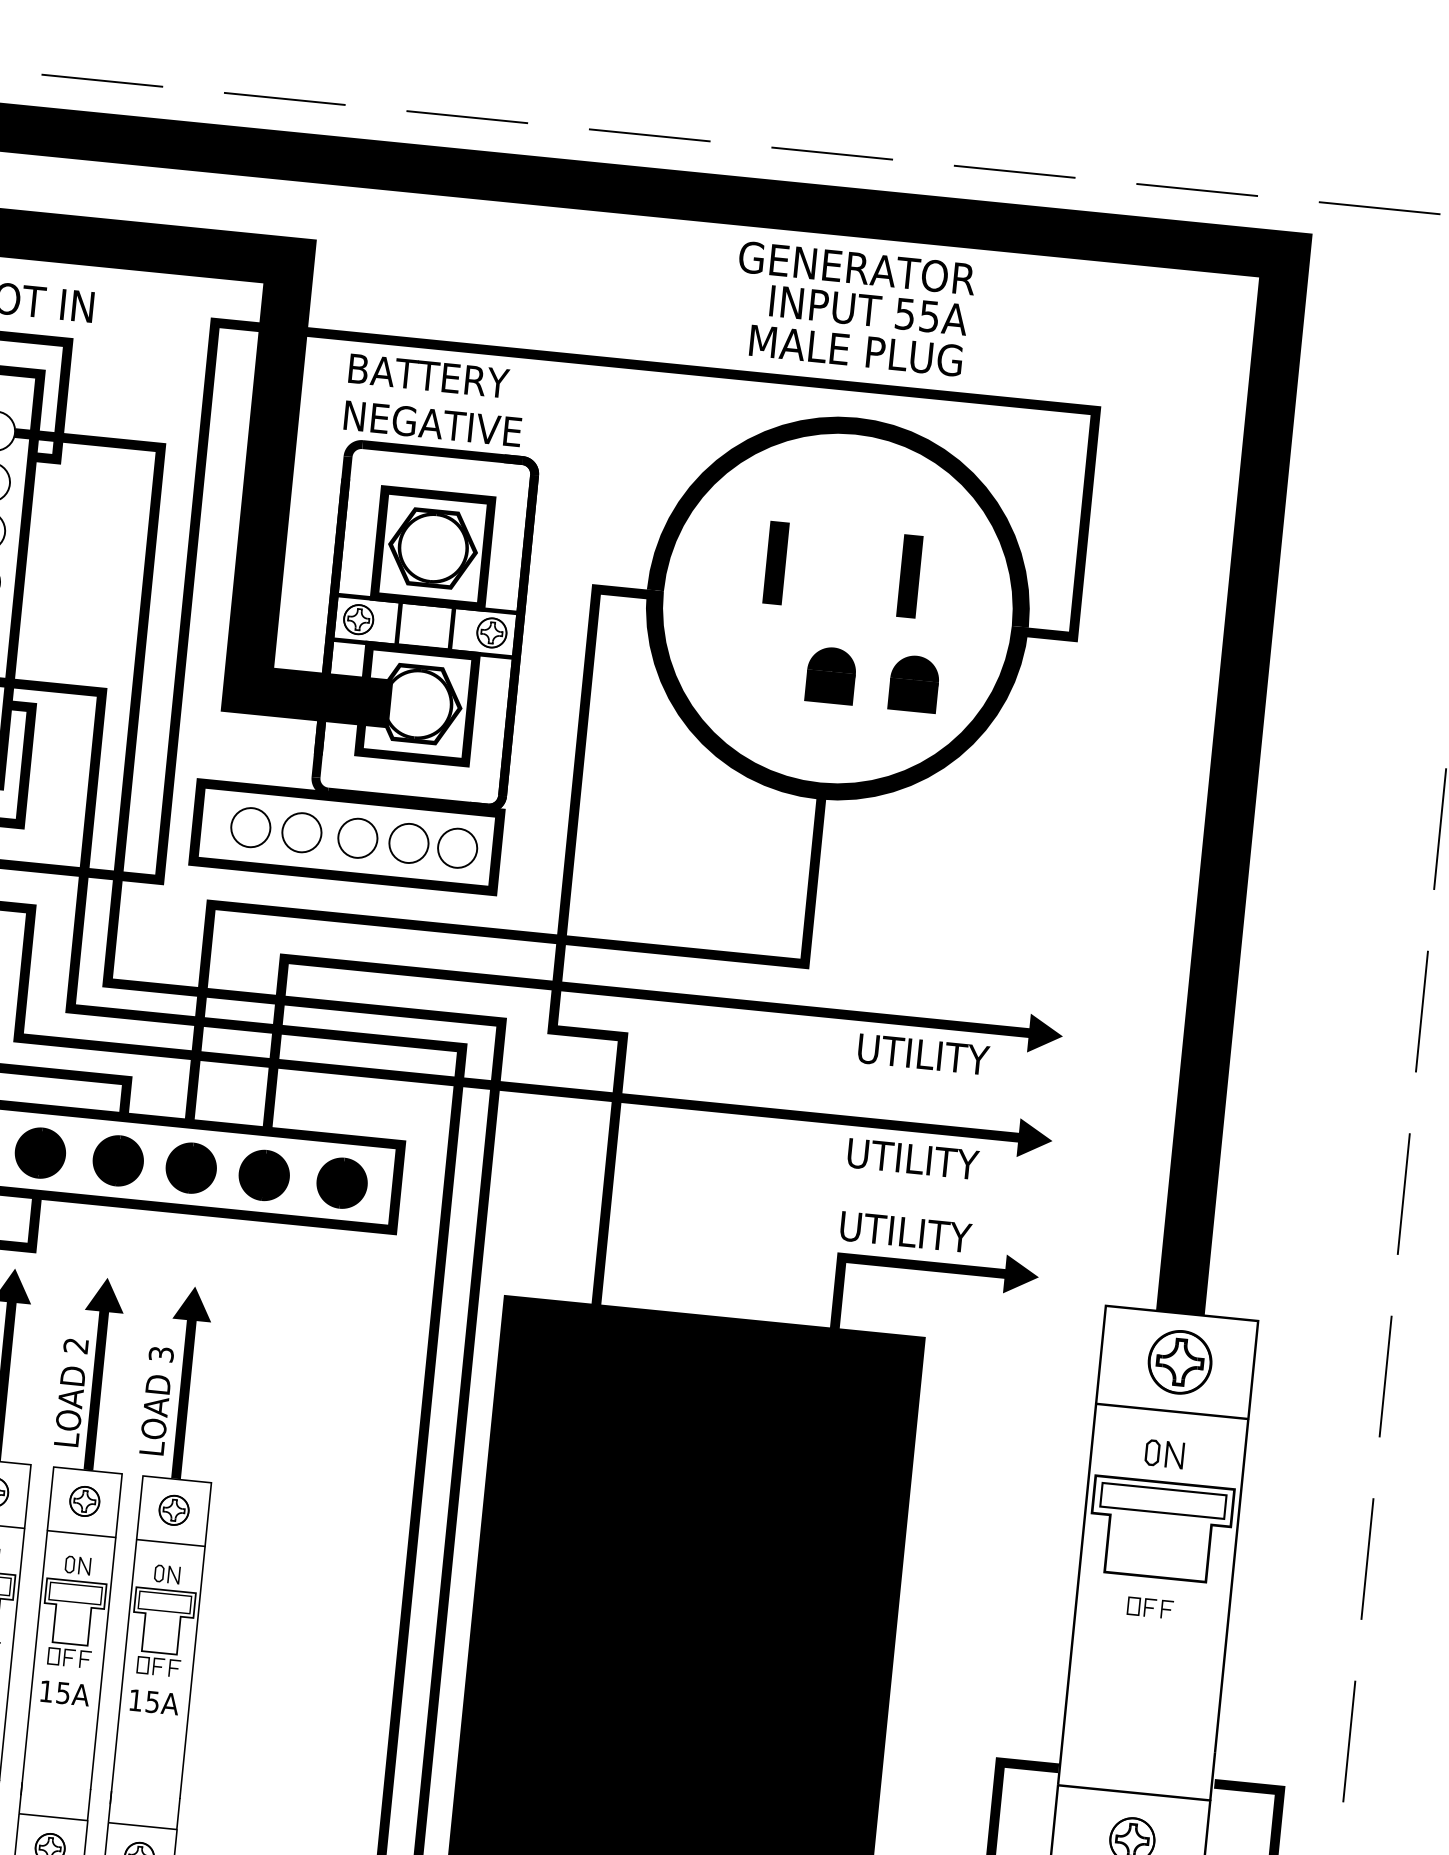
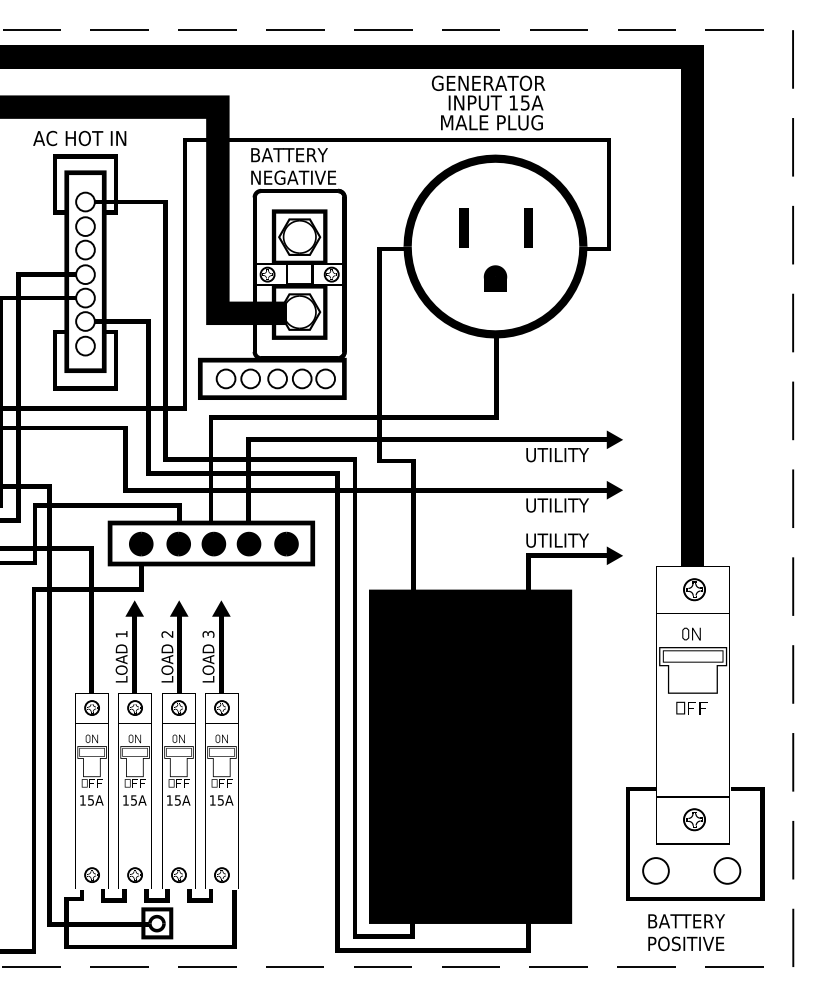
text: (905, 313) -> (513, 102), 55A -> 15A
part: (914, 683) -> (535, 278), removed
part: (1180, 1362) -> (694, 589), size x0.71
part: (1149, 1606) -> (691, 707), size x1.43

